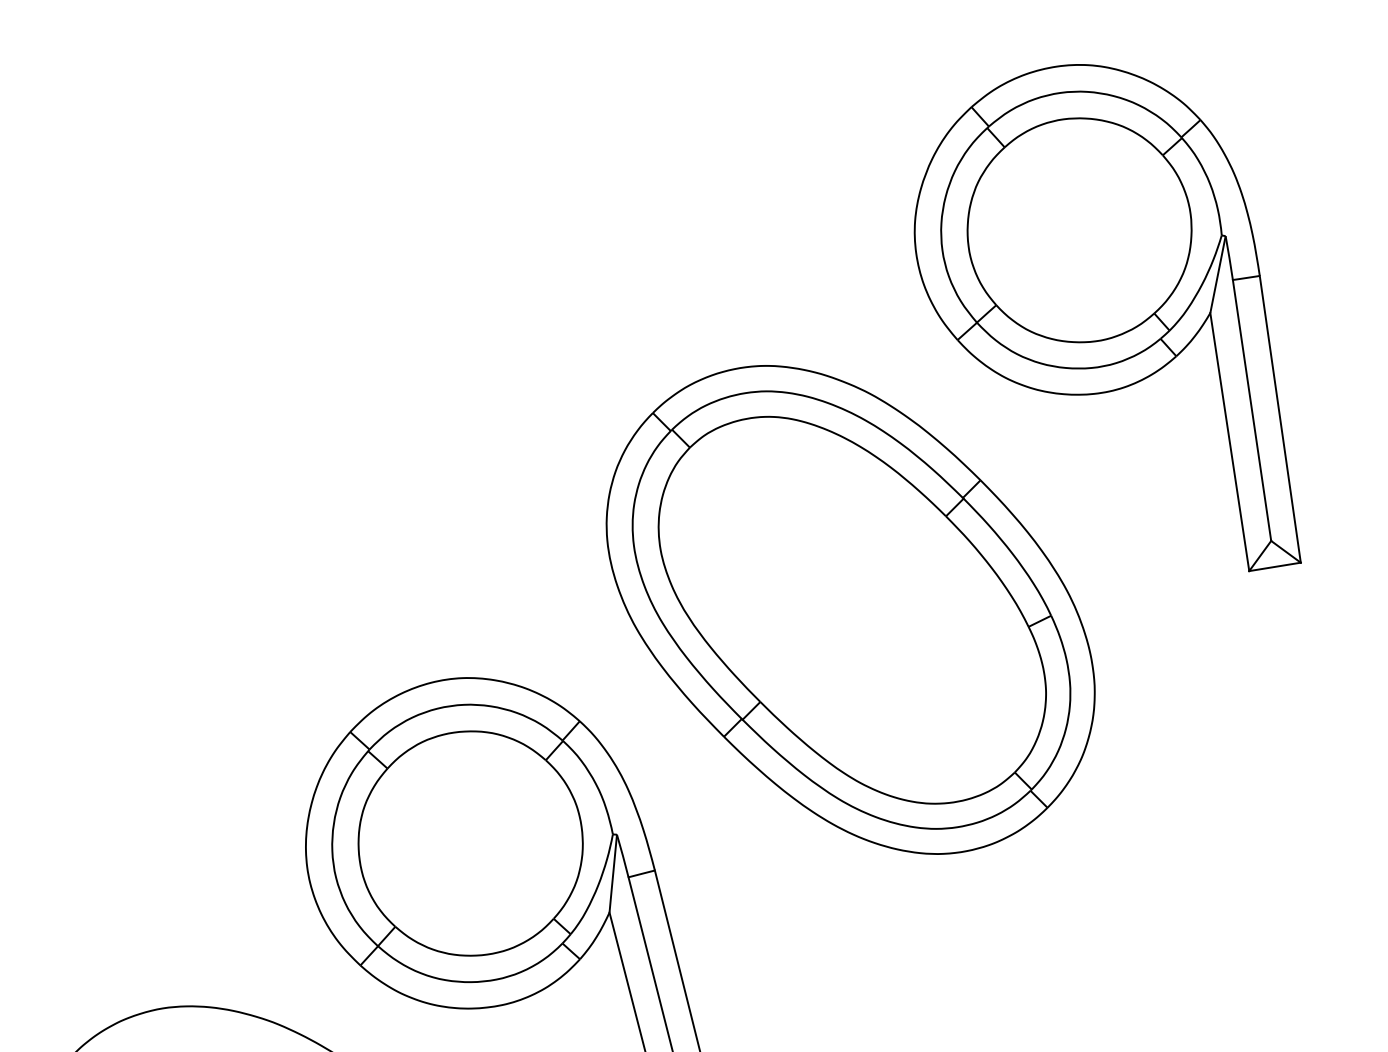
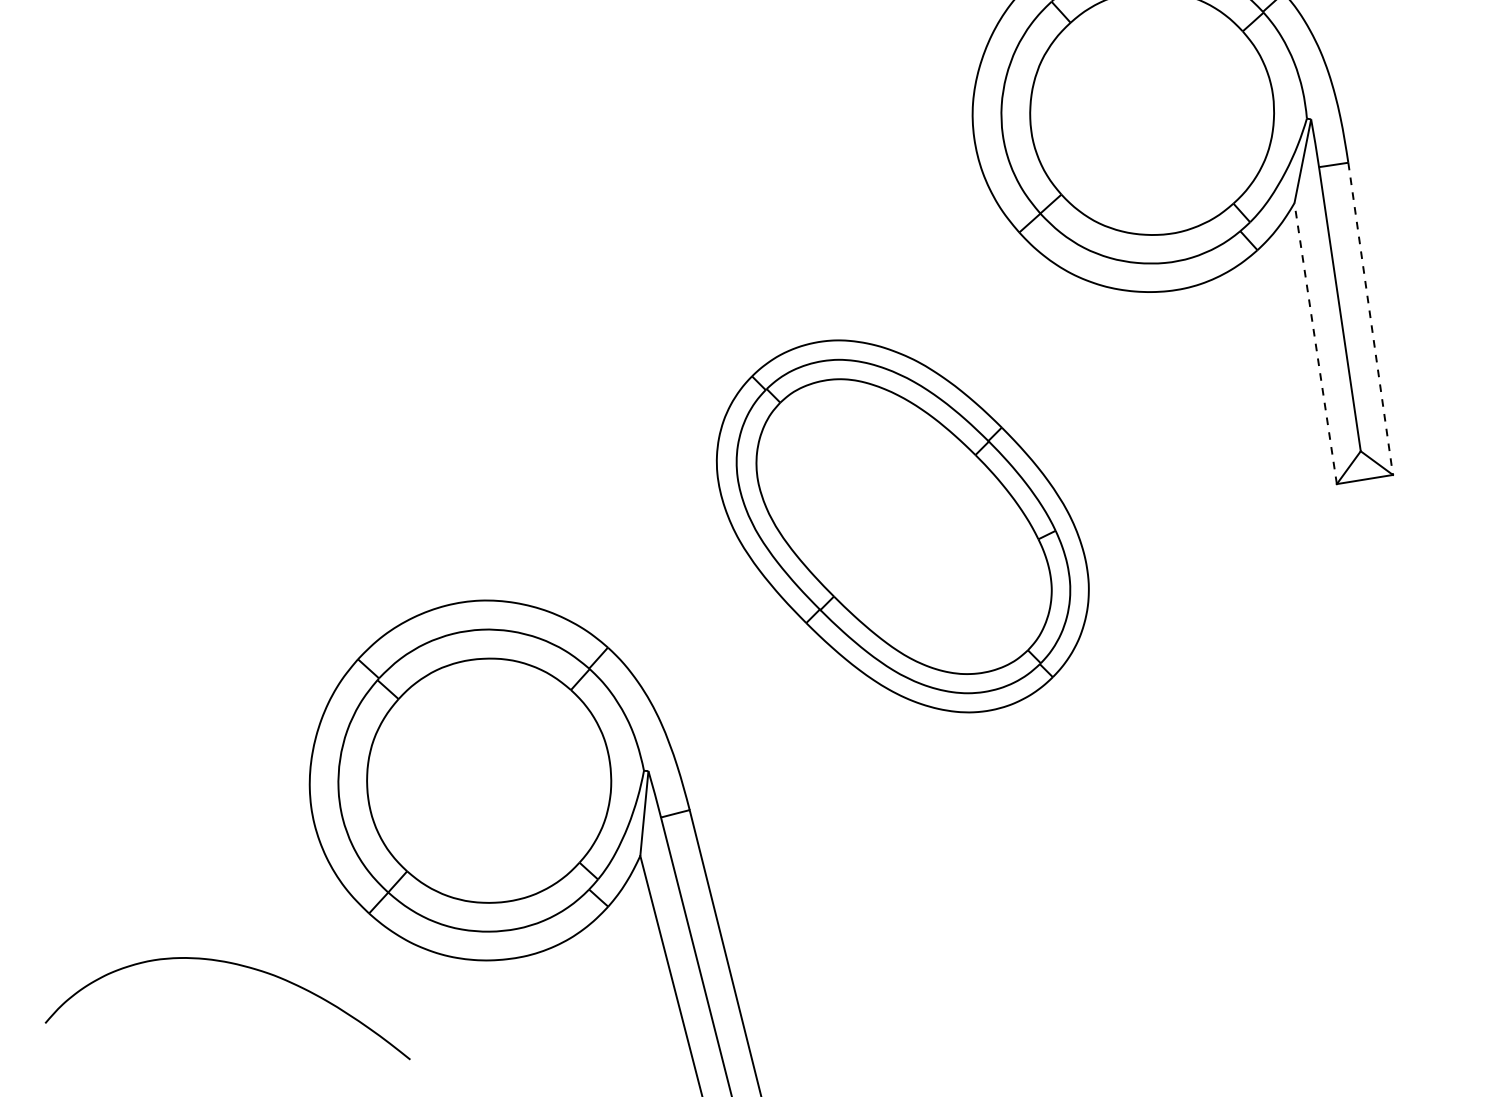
line: (1280, 419) -> (1370, 319), solid -> dashed
line: (1229, 441) -> (1315, 342), solid -> dashed
part: (850, 609) -> (902, 525), size x0.7

